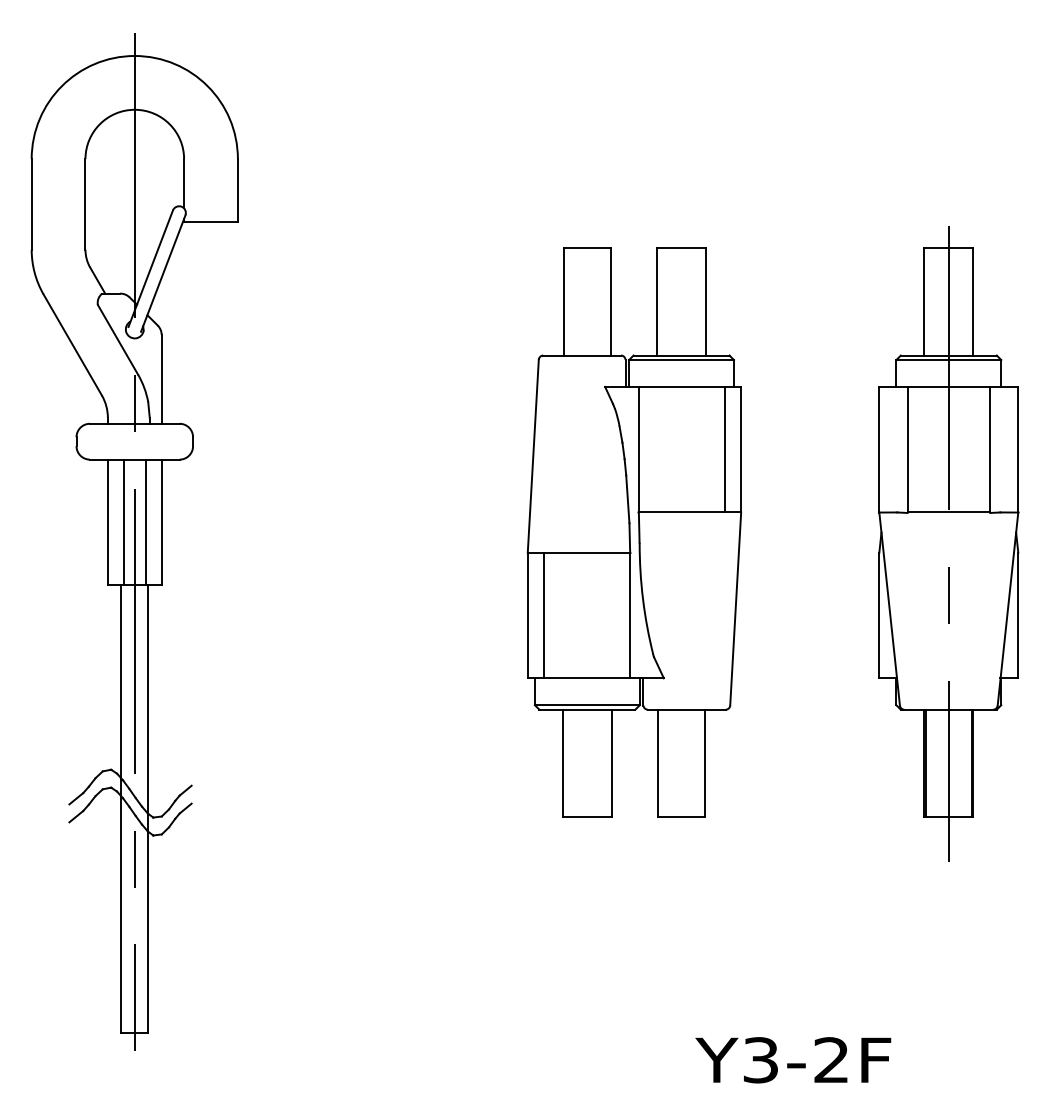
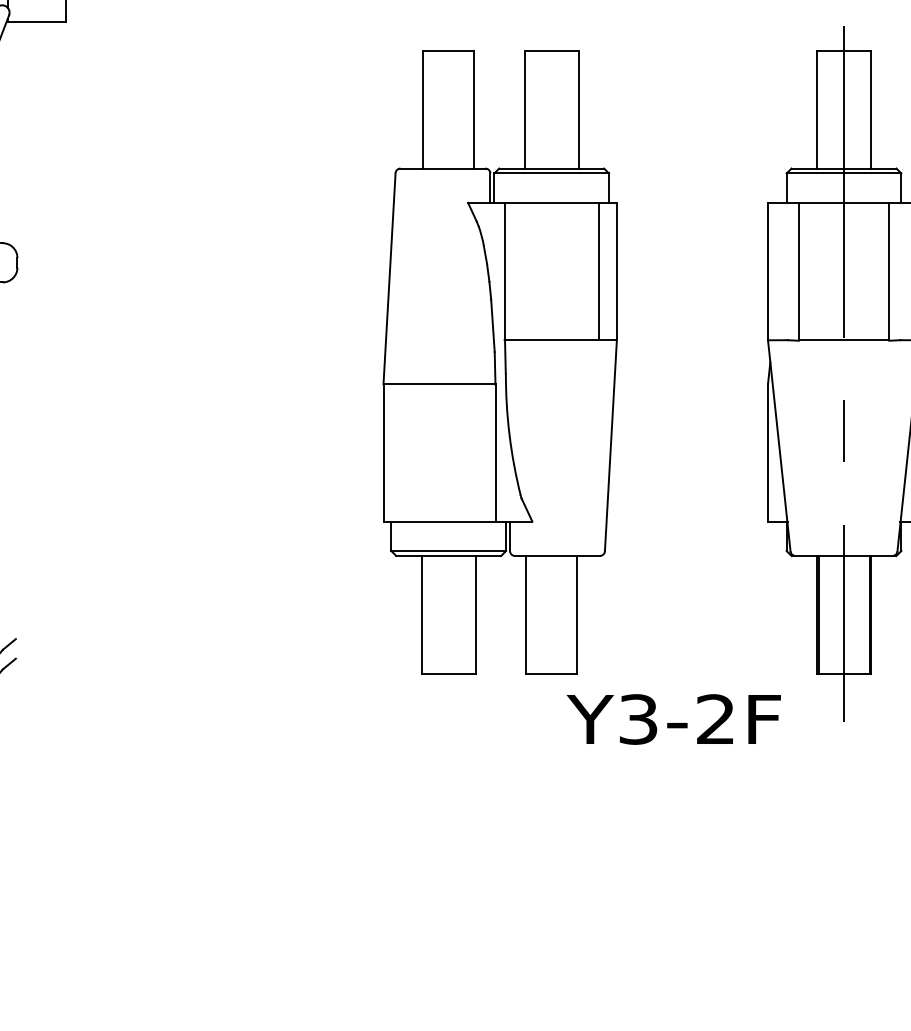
line: (544, 615) -> (401, 452), removed
text: (793, 1060) -> (674, 719), moved

